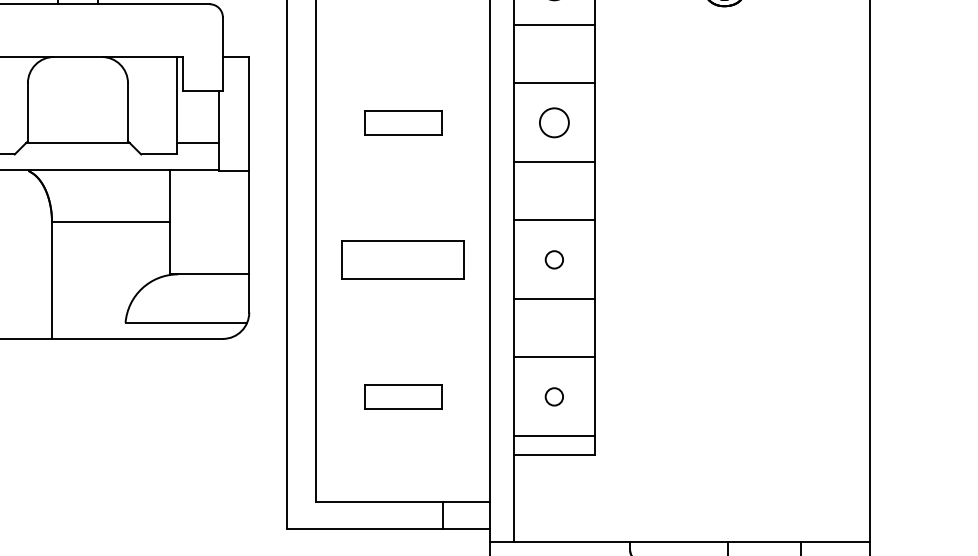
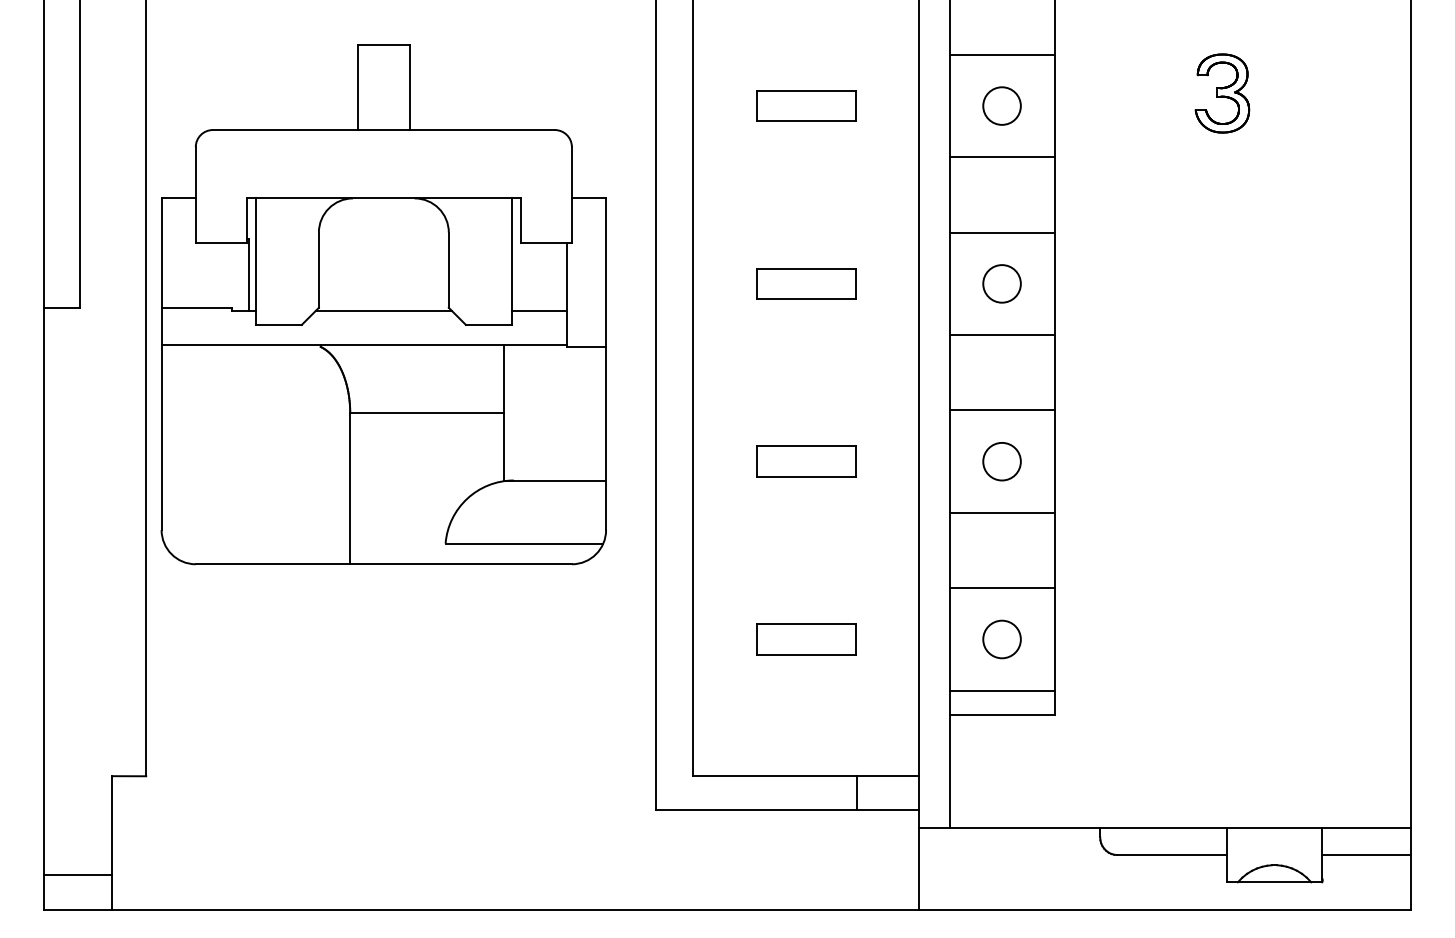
part: (403, 259) -> (806, 461), size x0.62
circle: (553, 259) -> (1001, 461), size x1.67
circle: (553, 396) -> (1001, 639), size x1.67

